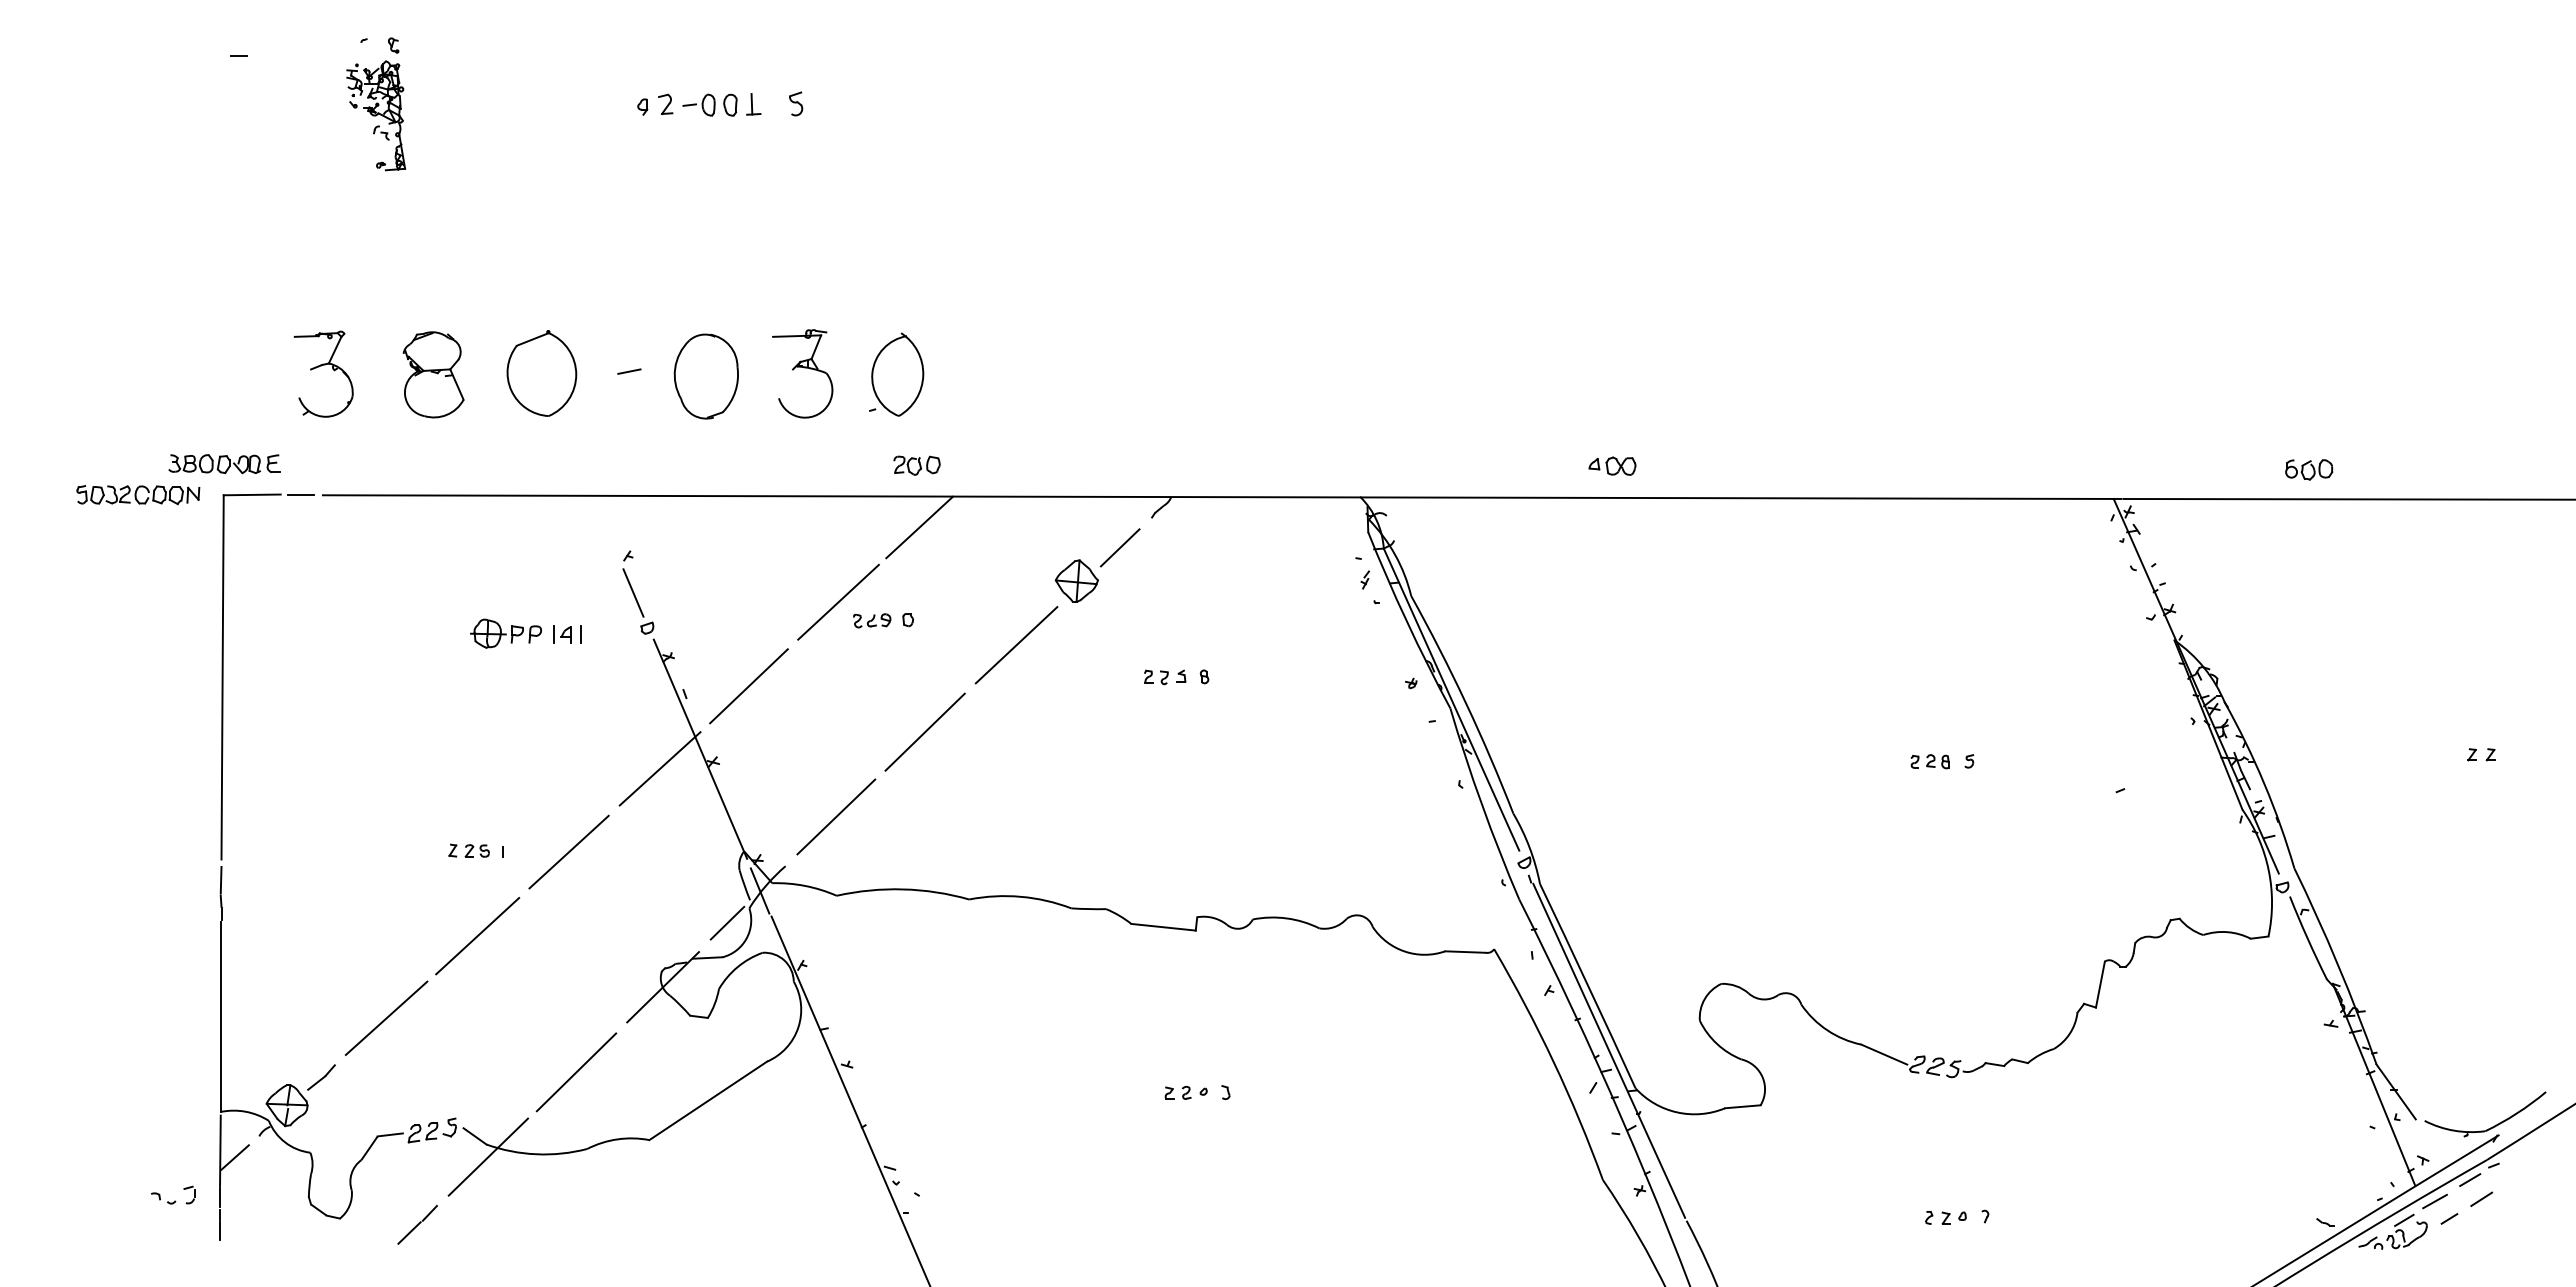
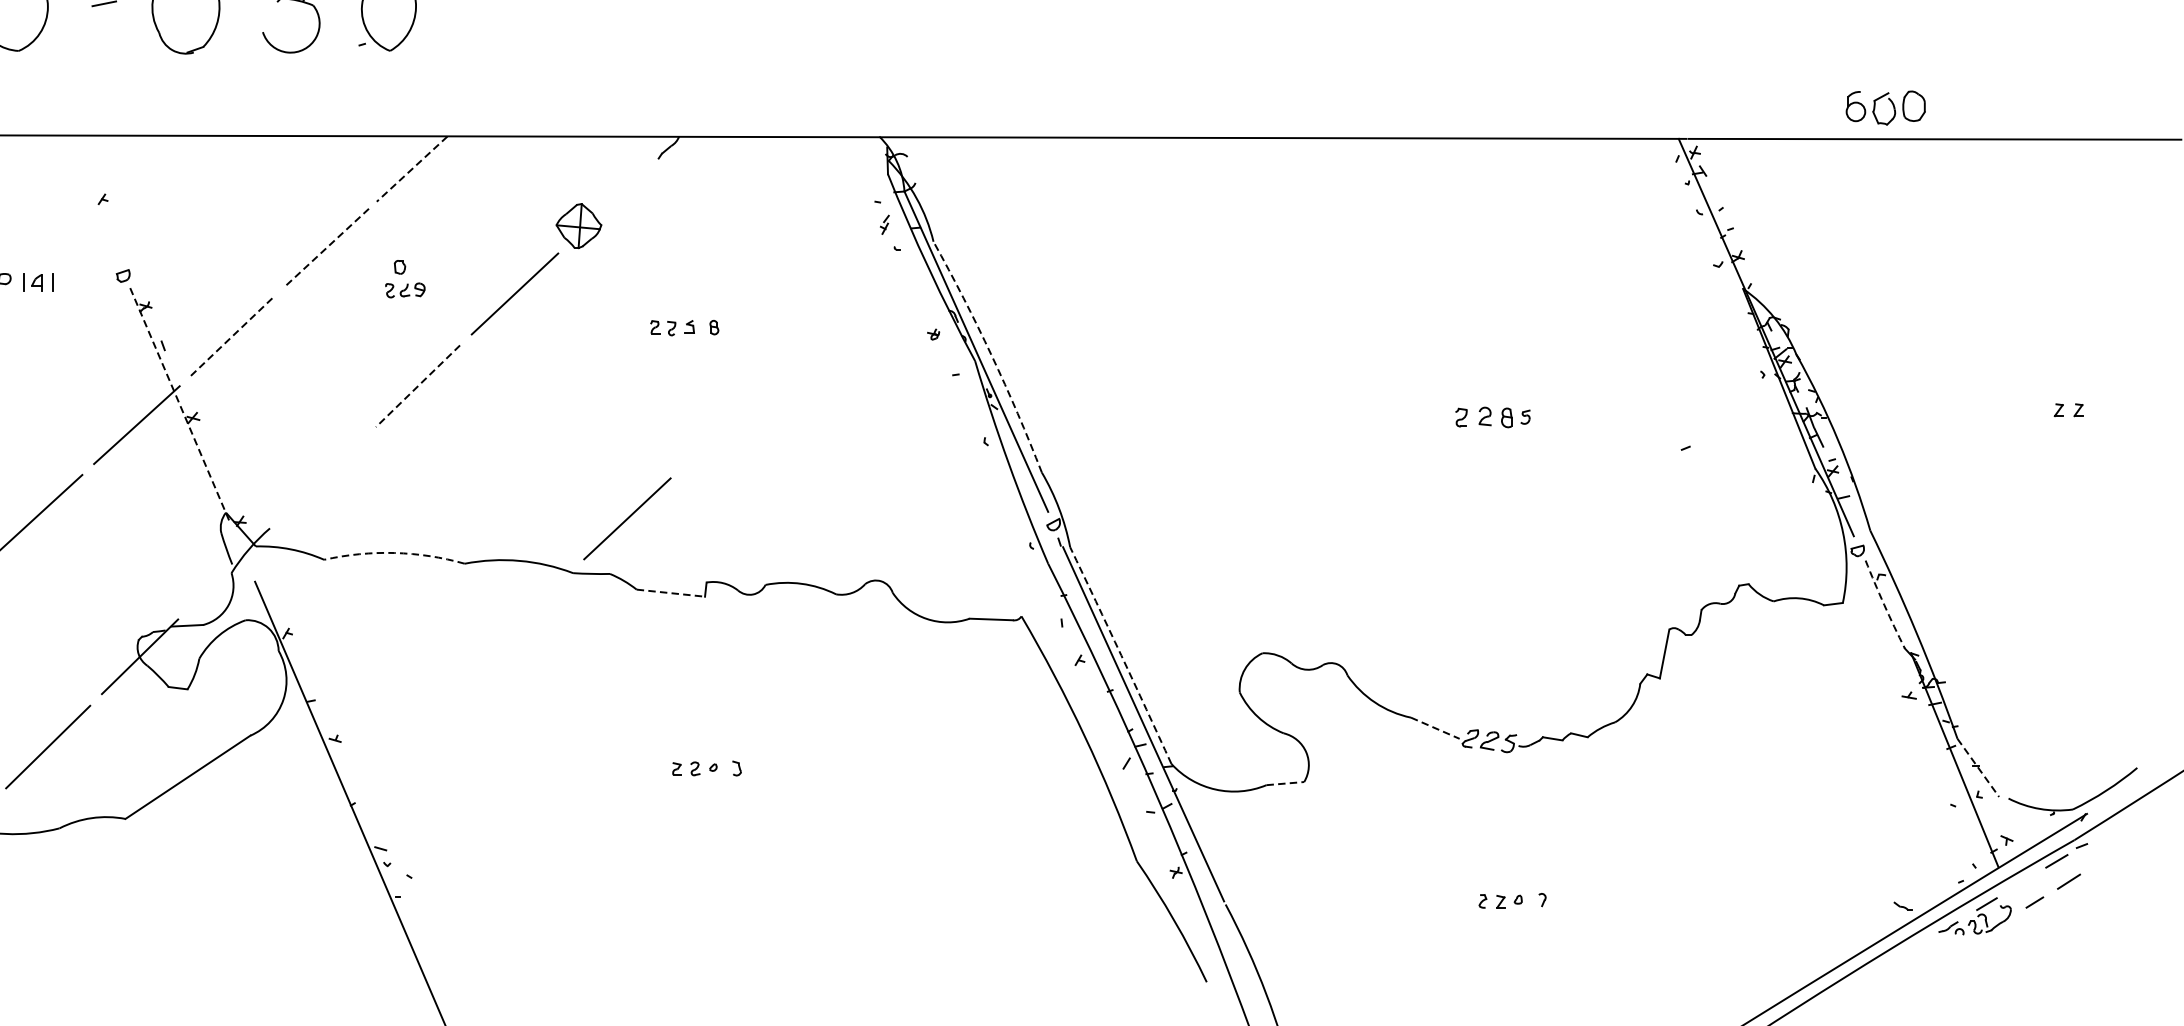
part: (916, 465) -> (408, 103), removed
part: (1612, 465) -> (1147, 103), removed
part: (2309, 469) -> (1886, 107), size x1.6
line: (919, 527) -> (412, 169), solid -> dashed
line: (1120, 547) -> (625, 190), removed
line: (633, 592) -> (108, 238), removed
line: (838, 602) -> (326, 248), solid -> dashed
part: (872, 620) -> (405, 290), moved
line: (748, 686) -> (230, 337), solid -> dashed
arc: (1465, 703) -> (991, 355), solid -> dashed
line: (924, 732) -> (417, 386), solid -> dashed
line: (700, 749) -> (179, 404), solid -> dashed
part: (1929, 761) -> (1483, 417), size x1.4
line: (836, 816) -> (323, 475), removed
line: (1122, 857) -> (627, 519), added
arc: (903, 889) -> (395, 553), solid -> dashed
line: (759, 890) -> (242, 554), removed
line: (727, 922) -> (208, 588), removed
line: (1164, 927) -> (671, 593), solid -> dashed
arc: (2307, 938) -> (1884, 605), solid -> dashed
arc: (1588, 985) -> (1121, 654), solid -> dashed
line: (1884, 1054) -> (1435, 728), solid -> dashed
line: (2396, 1091) -> (1978, 767), solid -> dashed
line: (1742, 1106) -> (1284, 783), solid -> dashed
line: (2434, 1201) -> (2018, 884), removed

